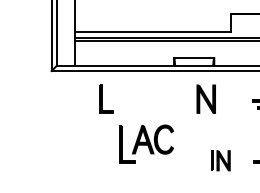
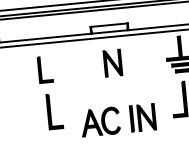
part: (106, 98) -> (45, 69), moved
part: (205, 98) -> (112, 62), moved
part: (152, 139) -> (100, 121), moved
part: (220, 160) -> (142, 117), size x1.43

